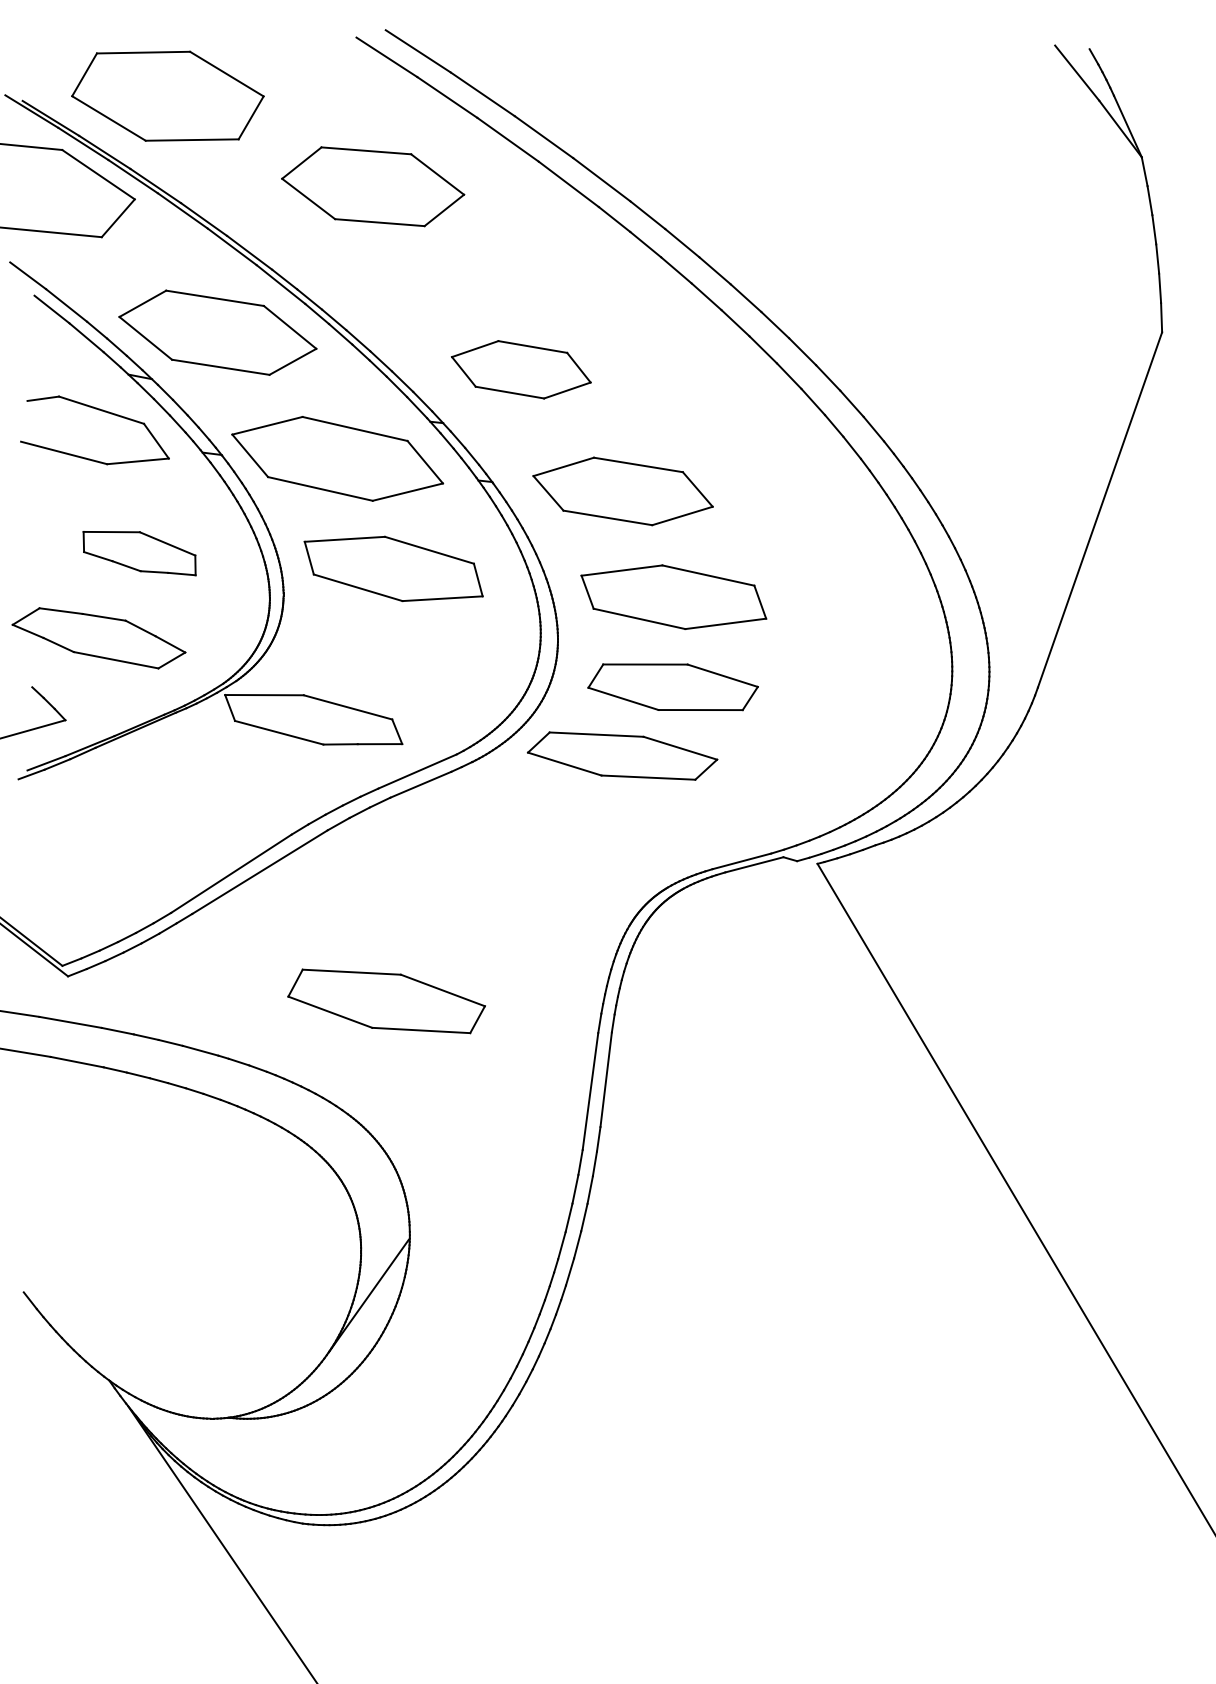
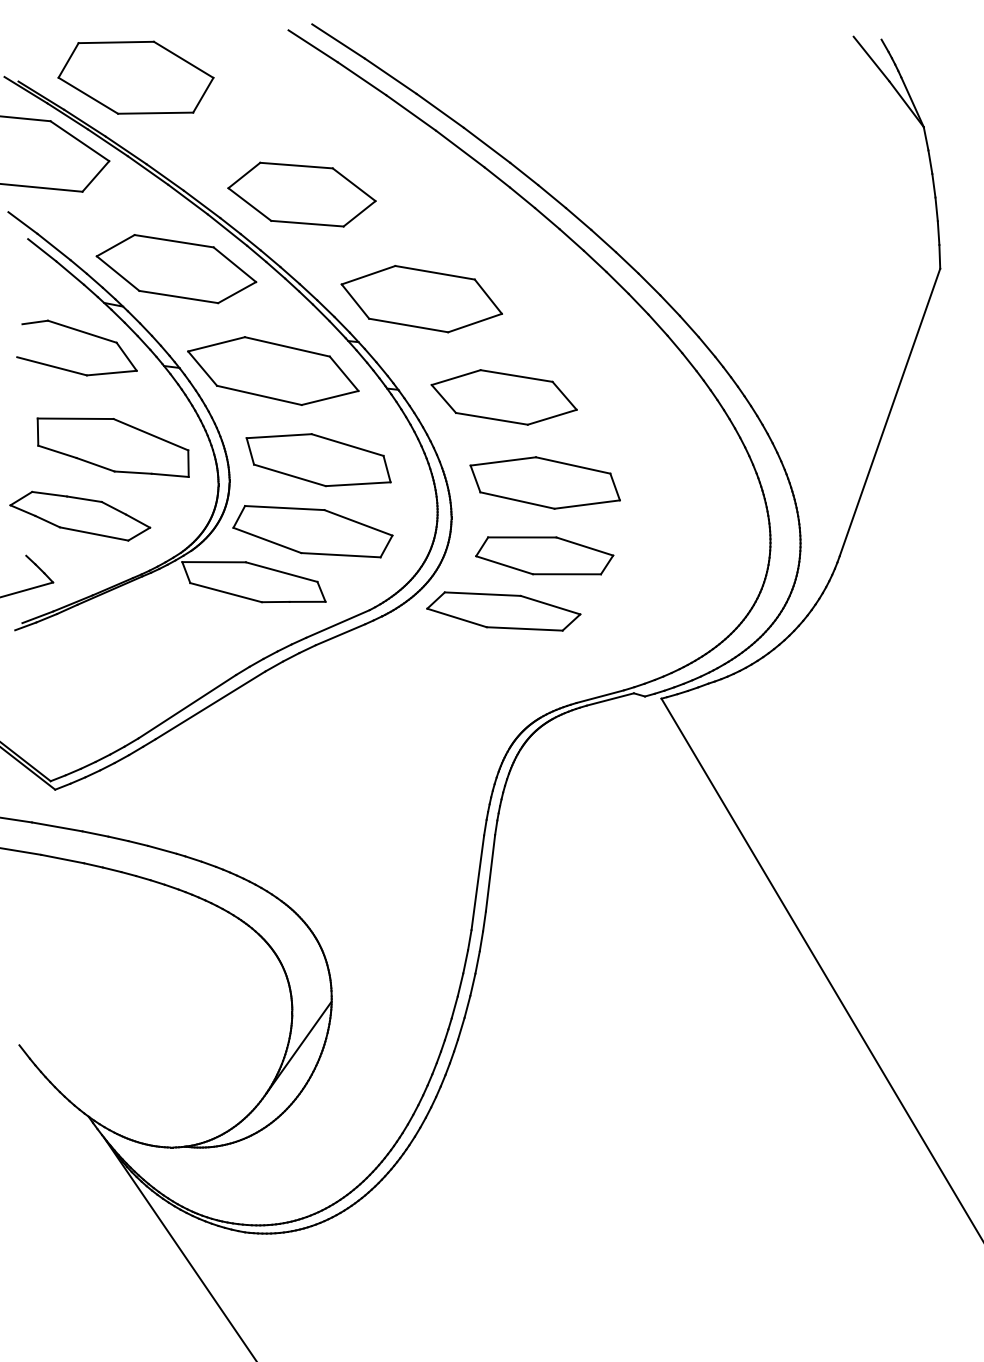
part: (373, 186) -> (302, 194), moved
part: (521, 369) -> (422, 298), size x1.43
part: (139, 553) -> (113, 447), size x1.67
part: (386, 1001) -> (312, 531), moved

